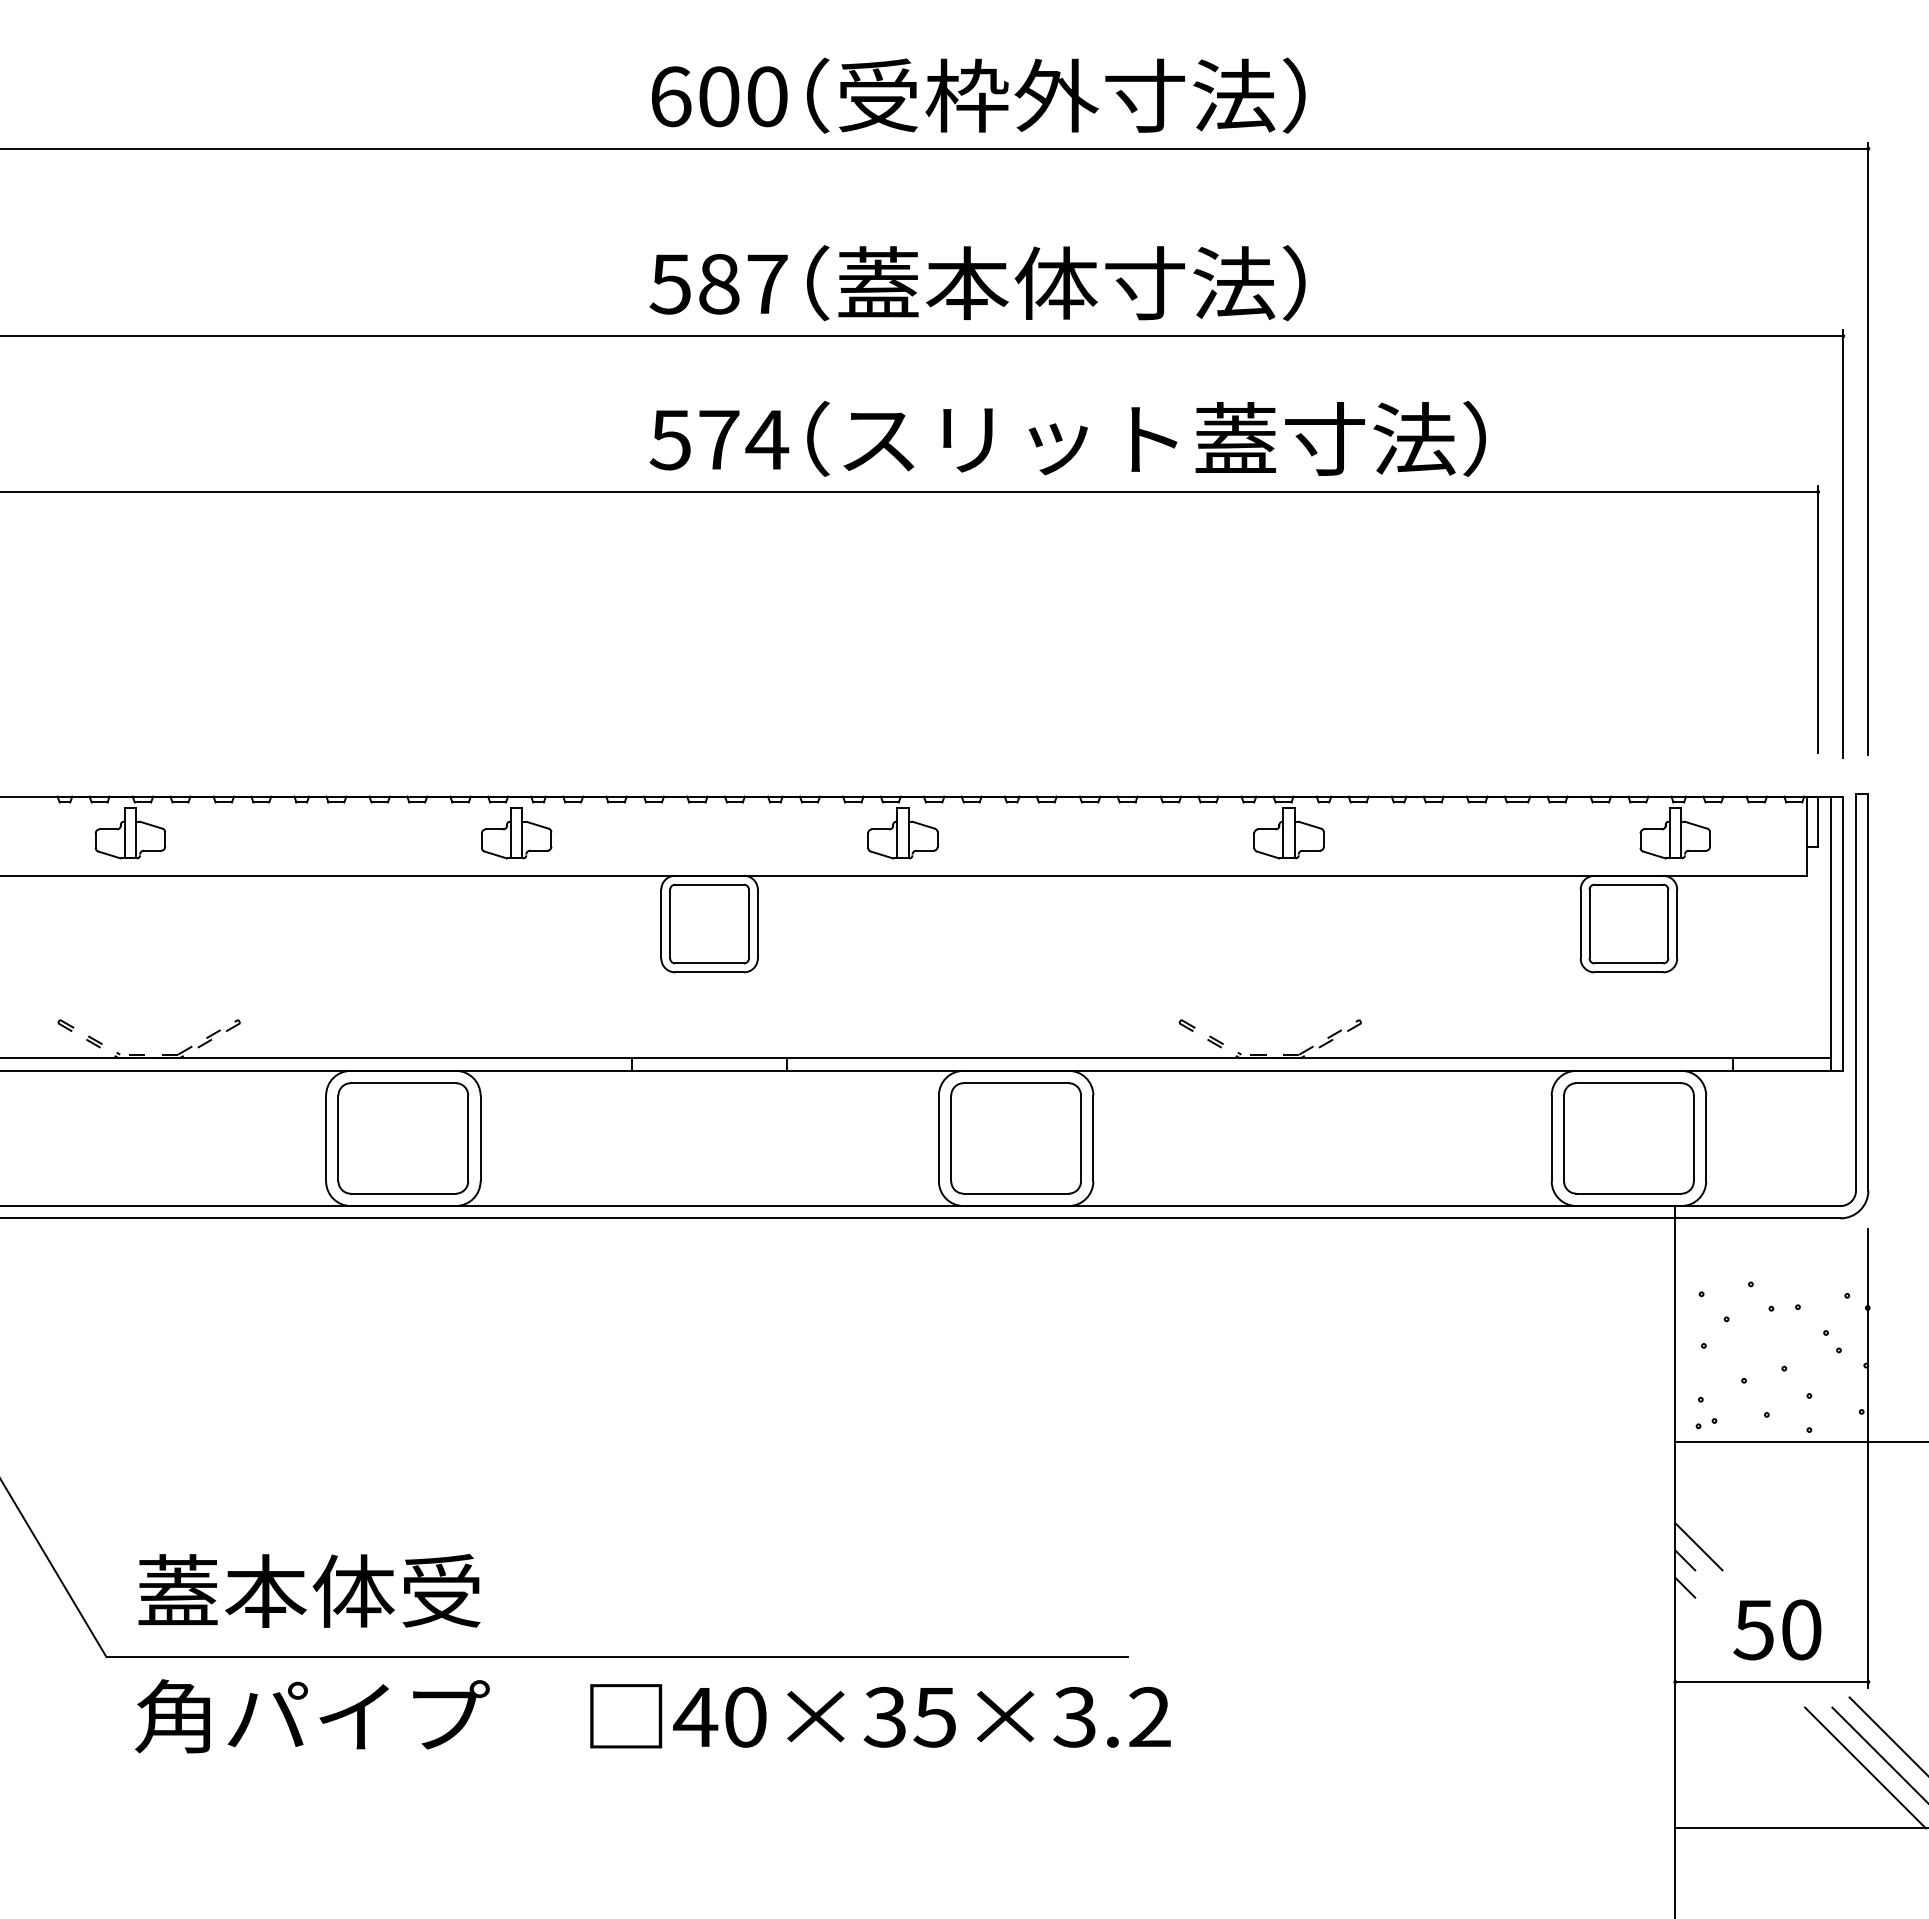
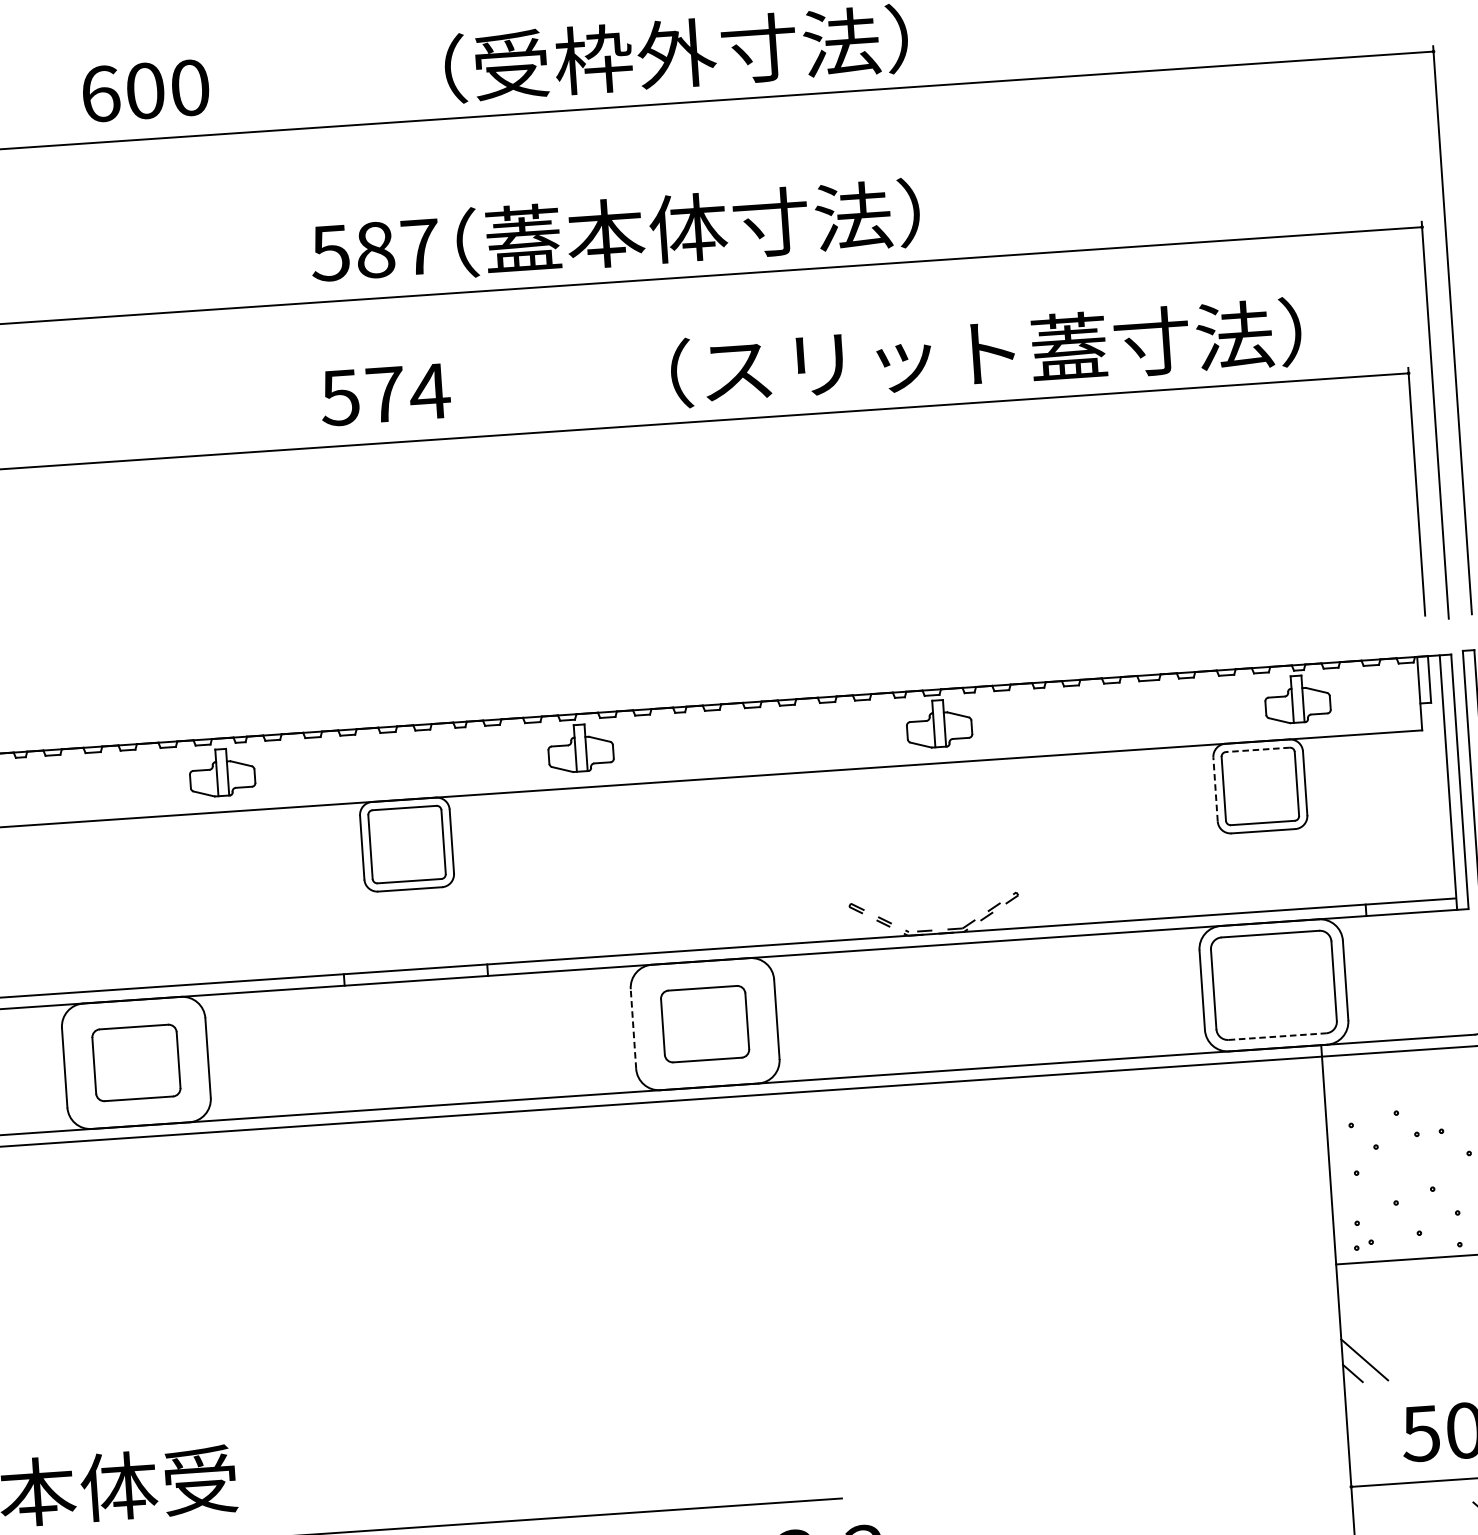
text: (719, 96) -> (145, 90), moved
text: (1146, 438) -> (986, 352), moved
line: (1628, 884) -> (1257, 749), solid -> dashed
line: (1580, 923) -> (1215, 788), solid -> dashed
part: (403, 1138) -> (136, 1062), size x0.7
line: (938, 1138) -> (633, 1029), solid -> dashed
part: (1015, 1138) -> (704, 1024), size x0.7
line: (1628, 1193) -> (1276, 1036), solid -> dashed
line: (1685, 1587) -> (1354, 1398), removed

